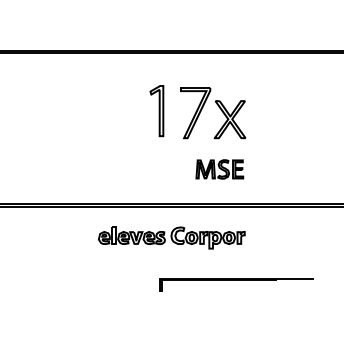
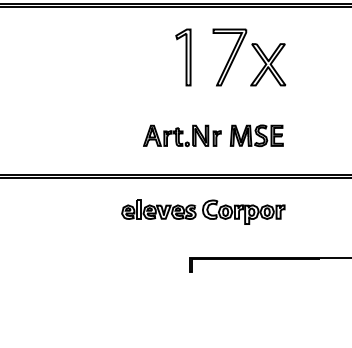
part: (218, 107) -> (255, 51), moved
part: (156, 111) -> (182, 57), moved
part: (152, 169) -> (181, 135), added

